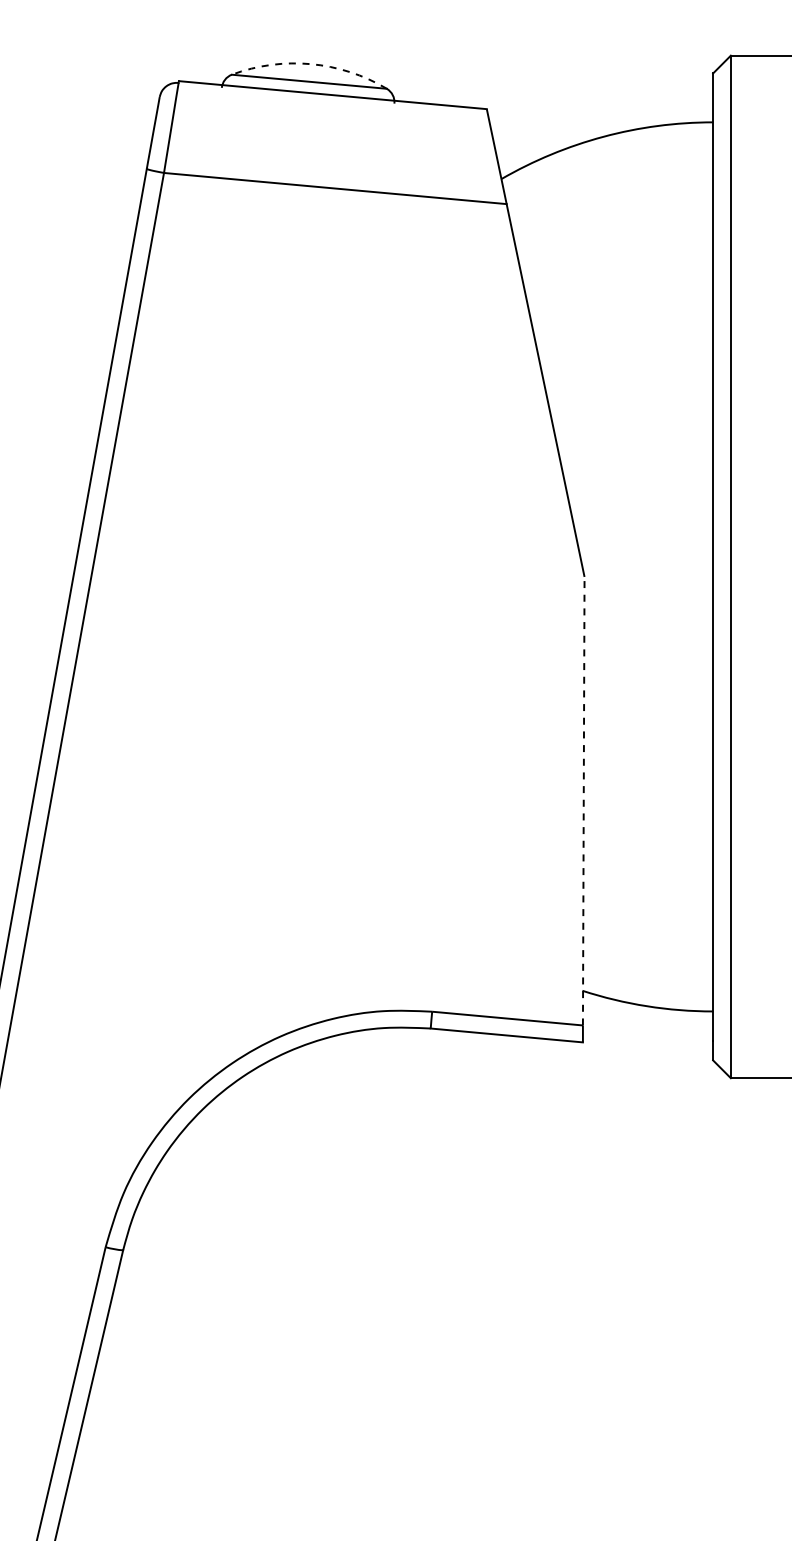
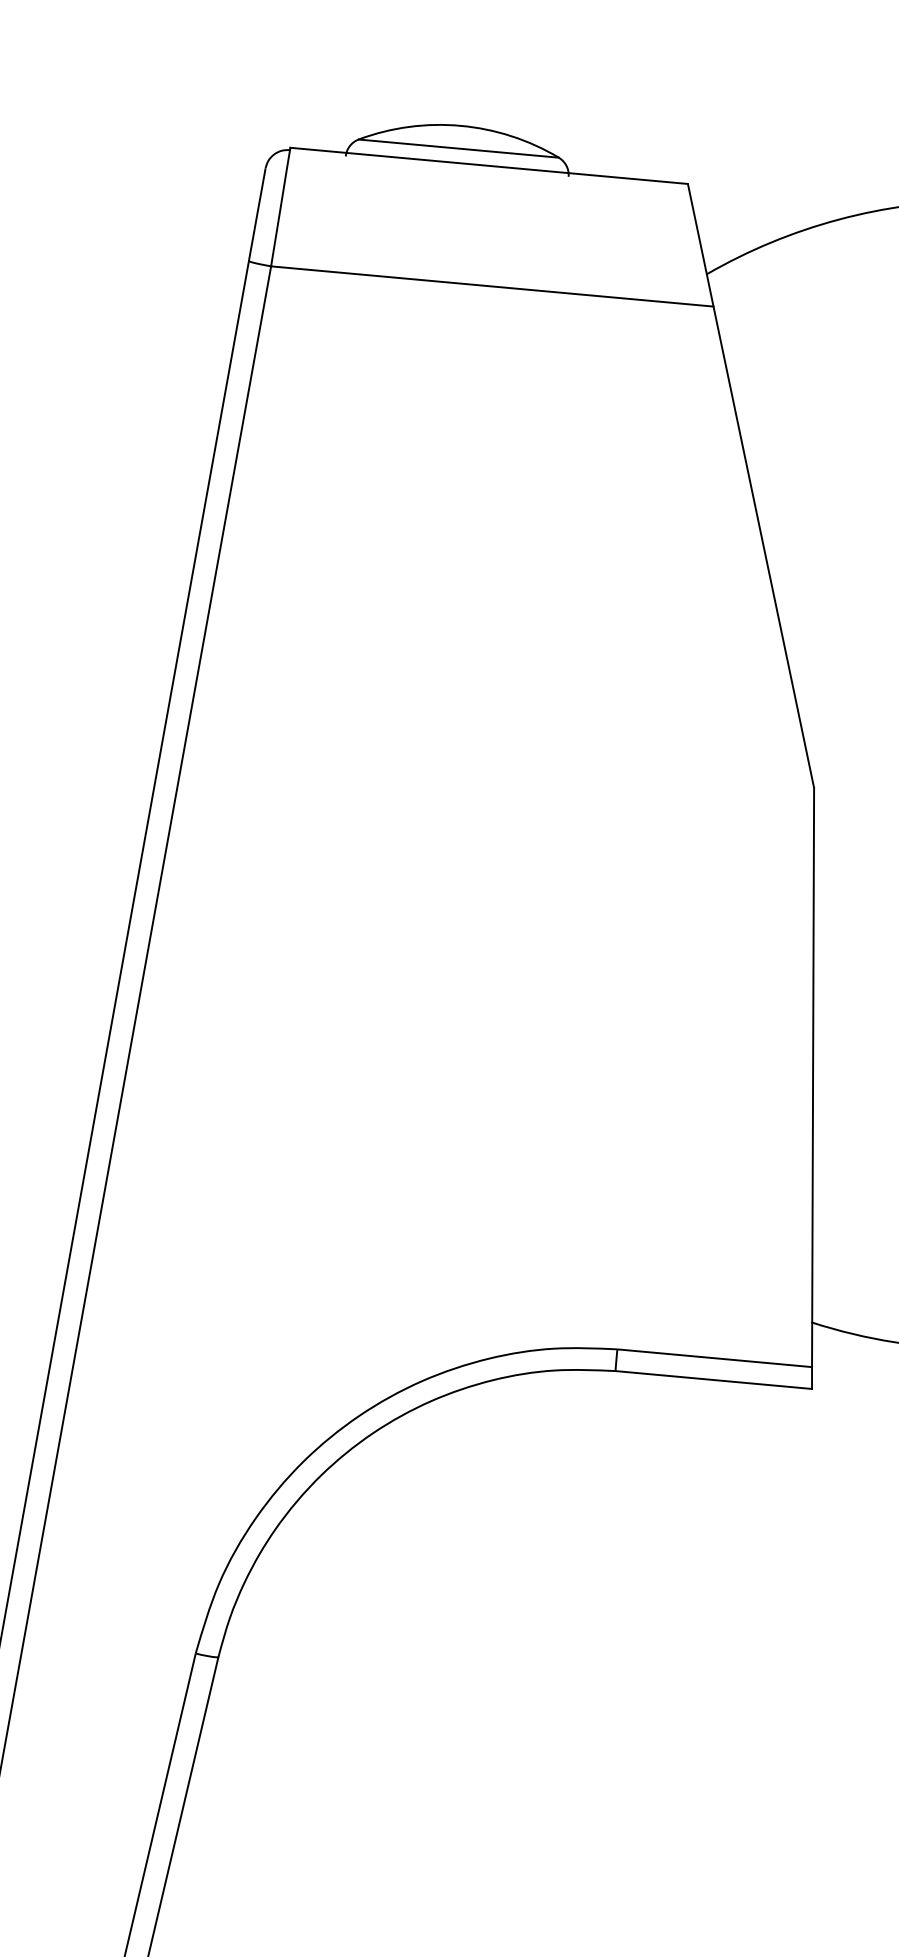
arc: (311, 64) -> (461, 126), dashed -> solid
line: (583, 800) -> (812, 1076), dashed -> solid

